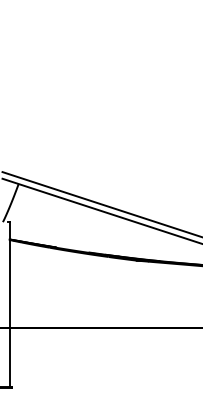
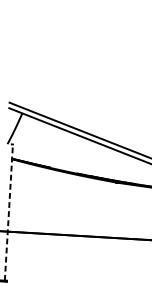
line: (9, 304) -> (8, 212), solid -> dashed

